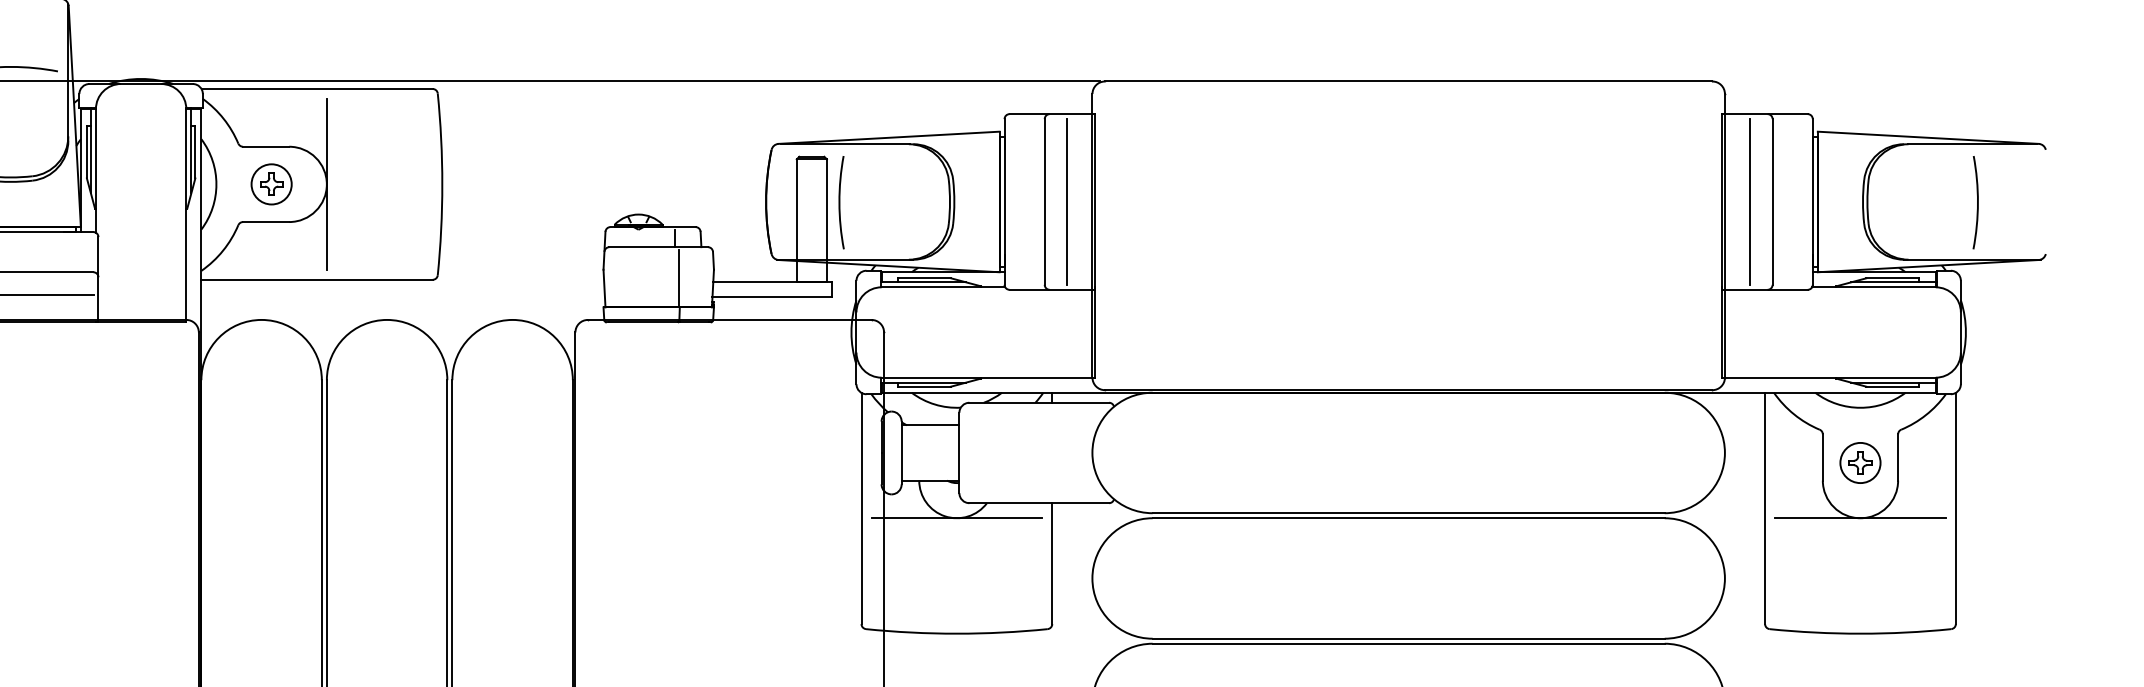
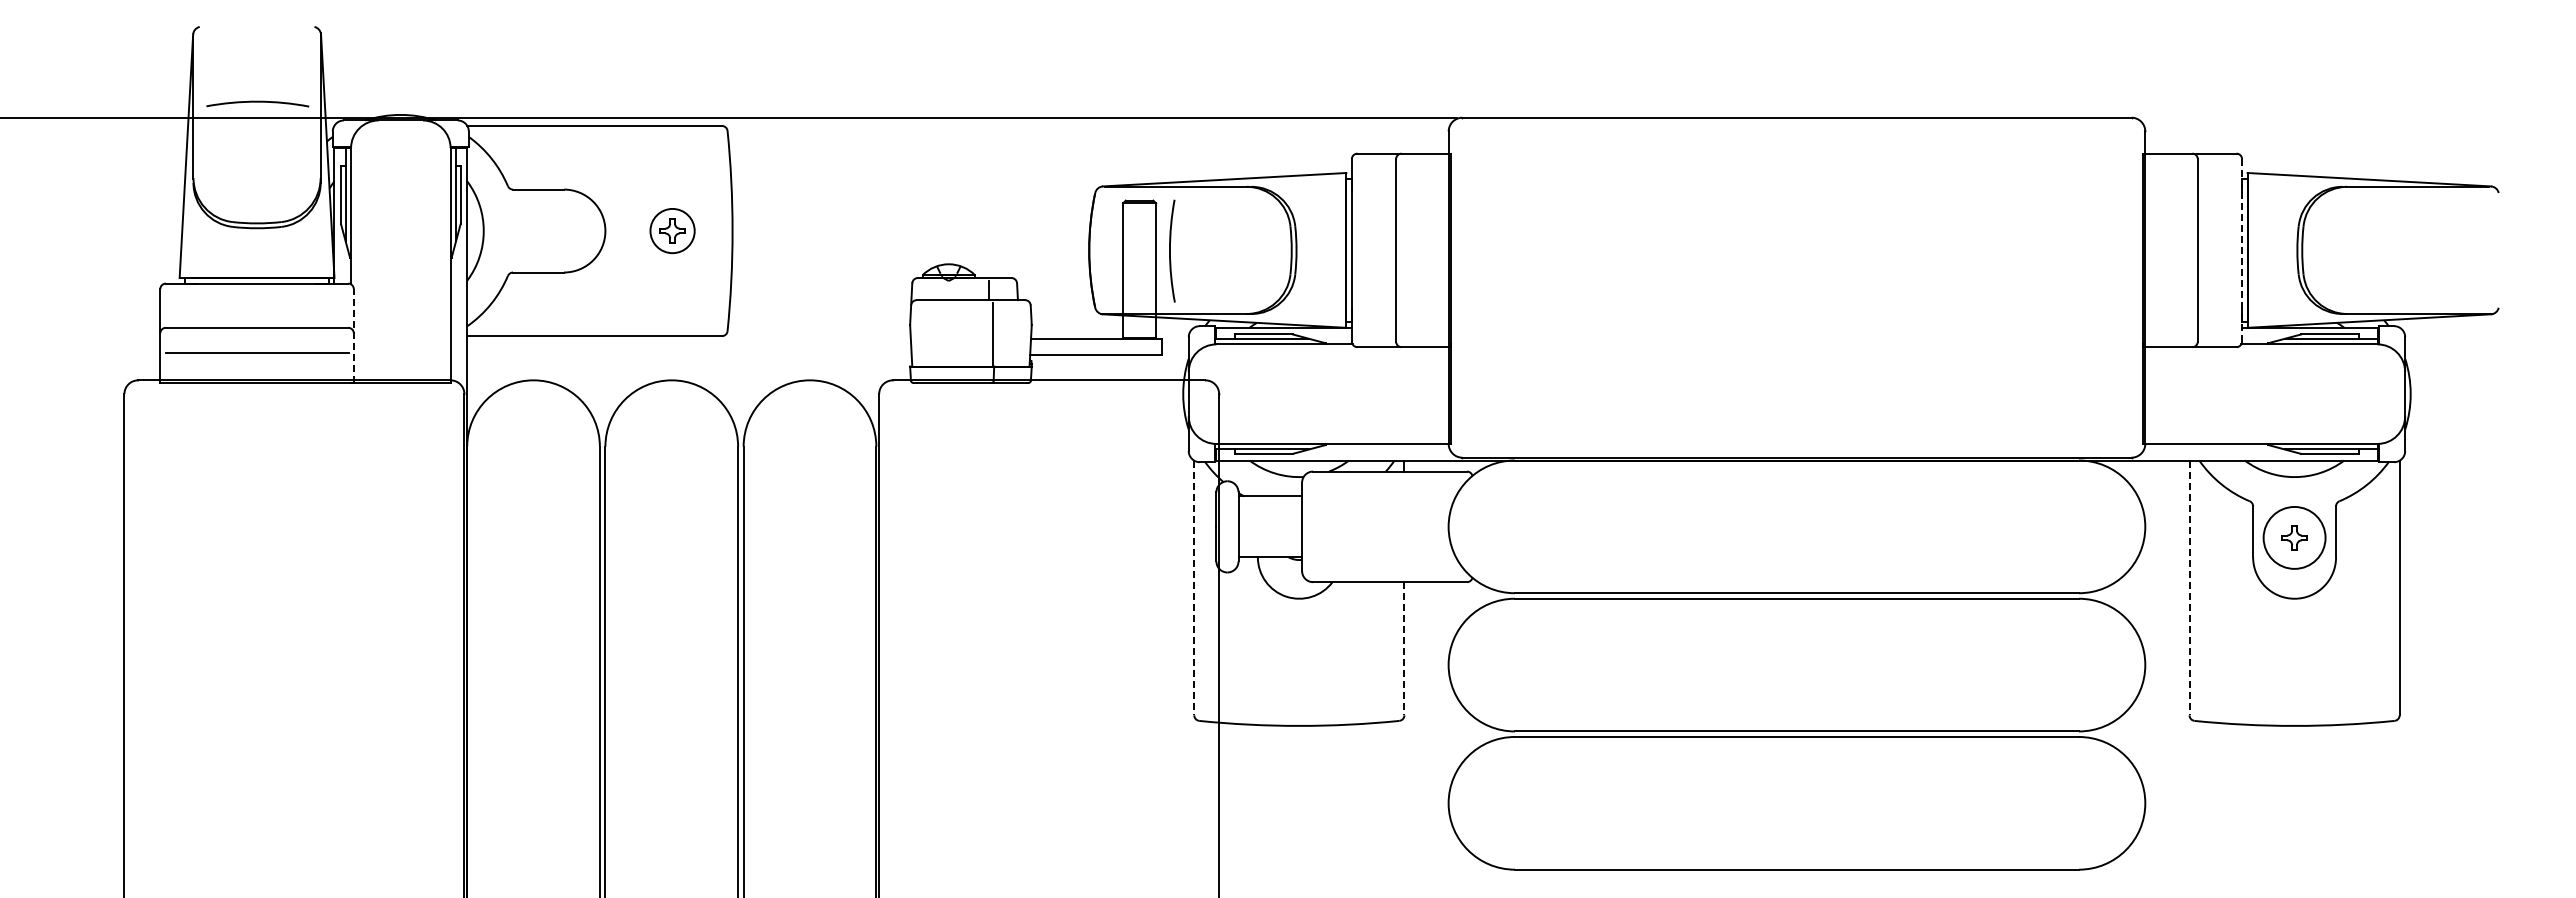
part: (271, 184) -> (672, 231), moved
line: (326, 184) -> (605, 231), removed
line: (1813, 201) -> (2242, 249), solid -> dashed
line: (1066, 202) -> (1420, 250), removed
line: (1749, 202) -> (2172, 250), removed
arc: (1977, 202) -> (2423, 250), removed
line: (98, 280) -> (353, 336), solid -> dashed
circle: (1860, 462) -> (2294, 537), size x1.4
line: (861, 508) -> (1194, 588), solid -> dashed
line: (1765, 508) -> (2189, 588), solid -> dashed
line: (957, 518) -> (1299, 598), removed
line: (1860, 518) -> (2294, 598), removed
line: (1052, 563) -> (1404, 648), solid -> dashed

